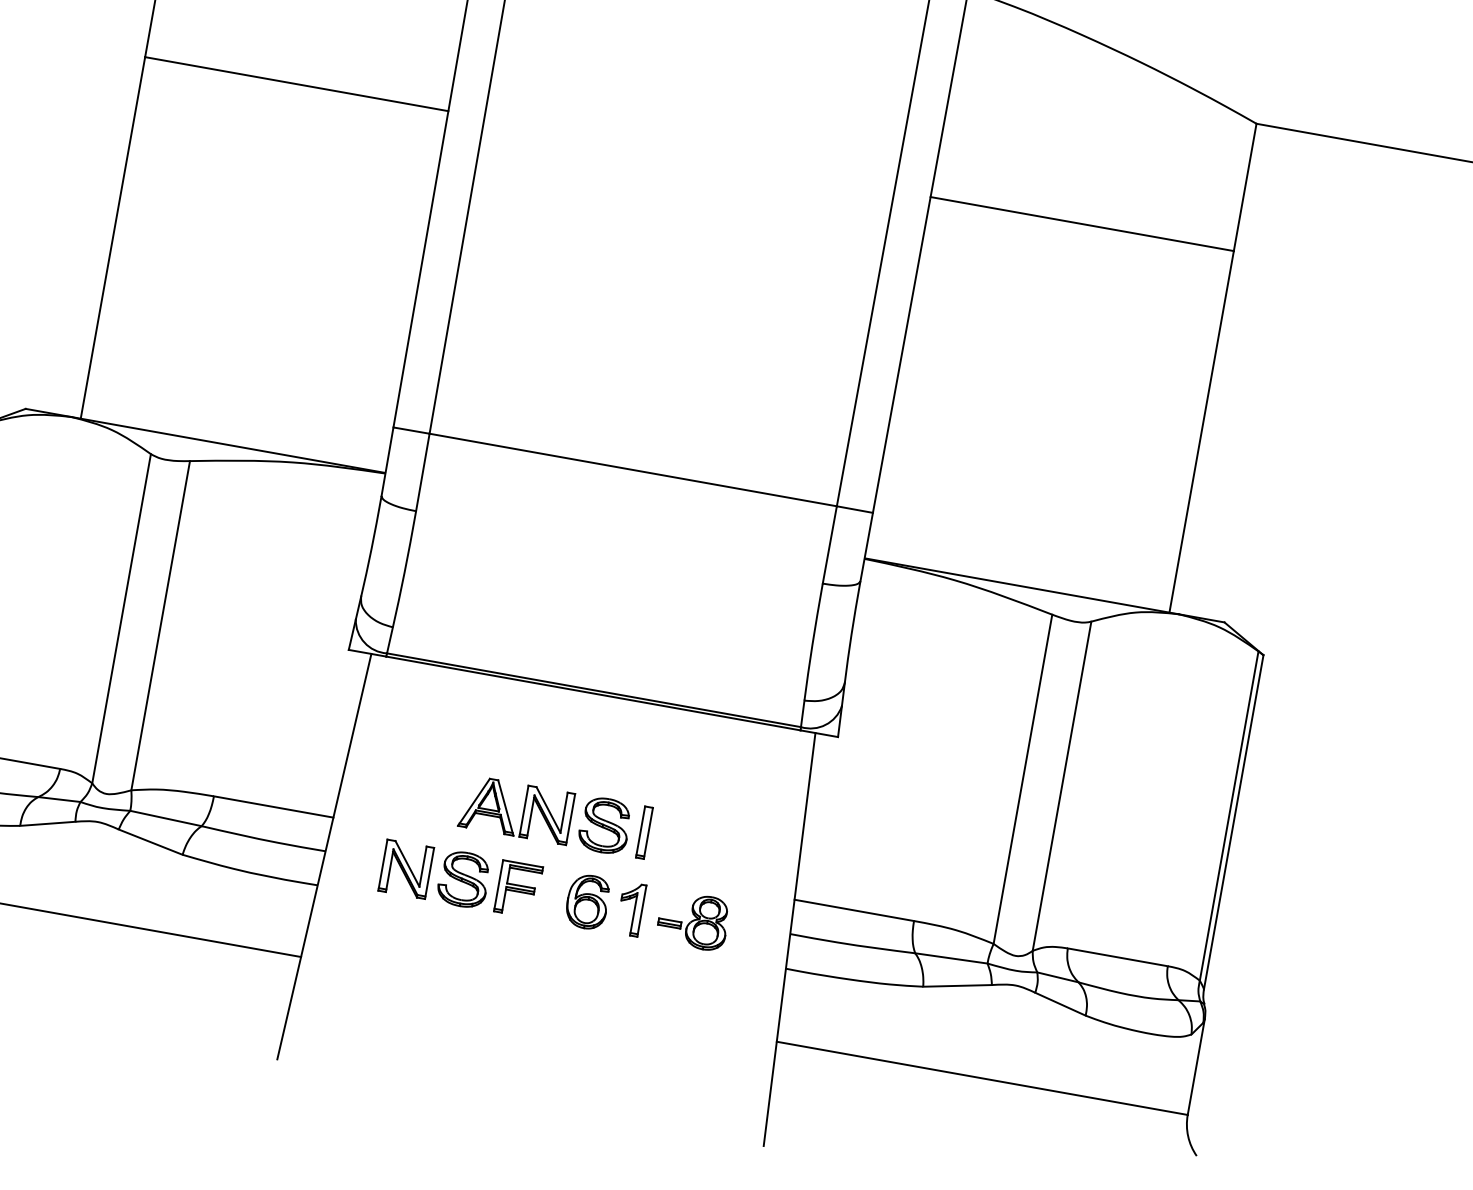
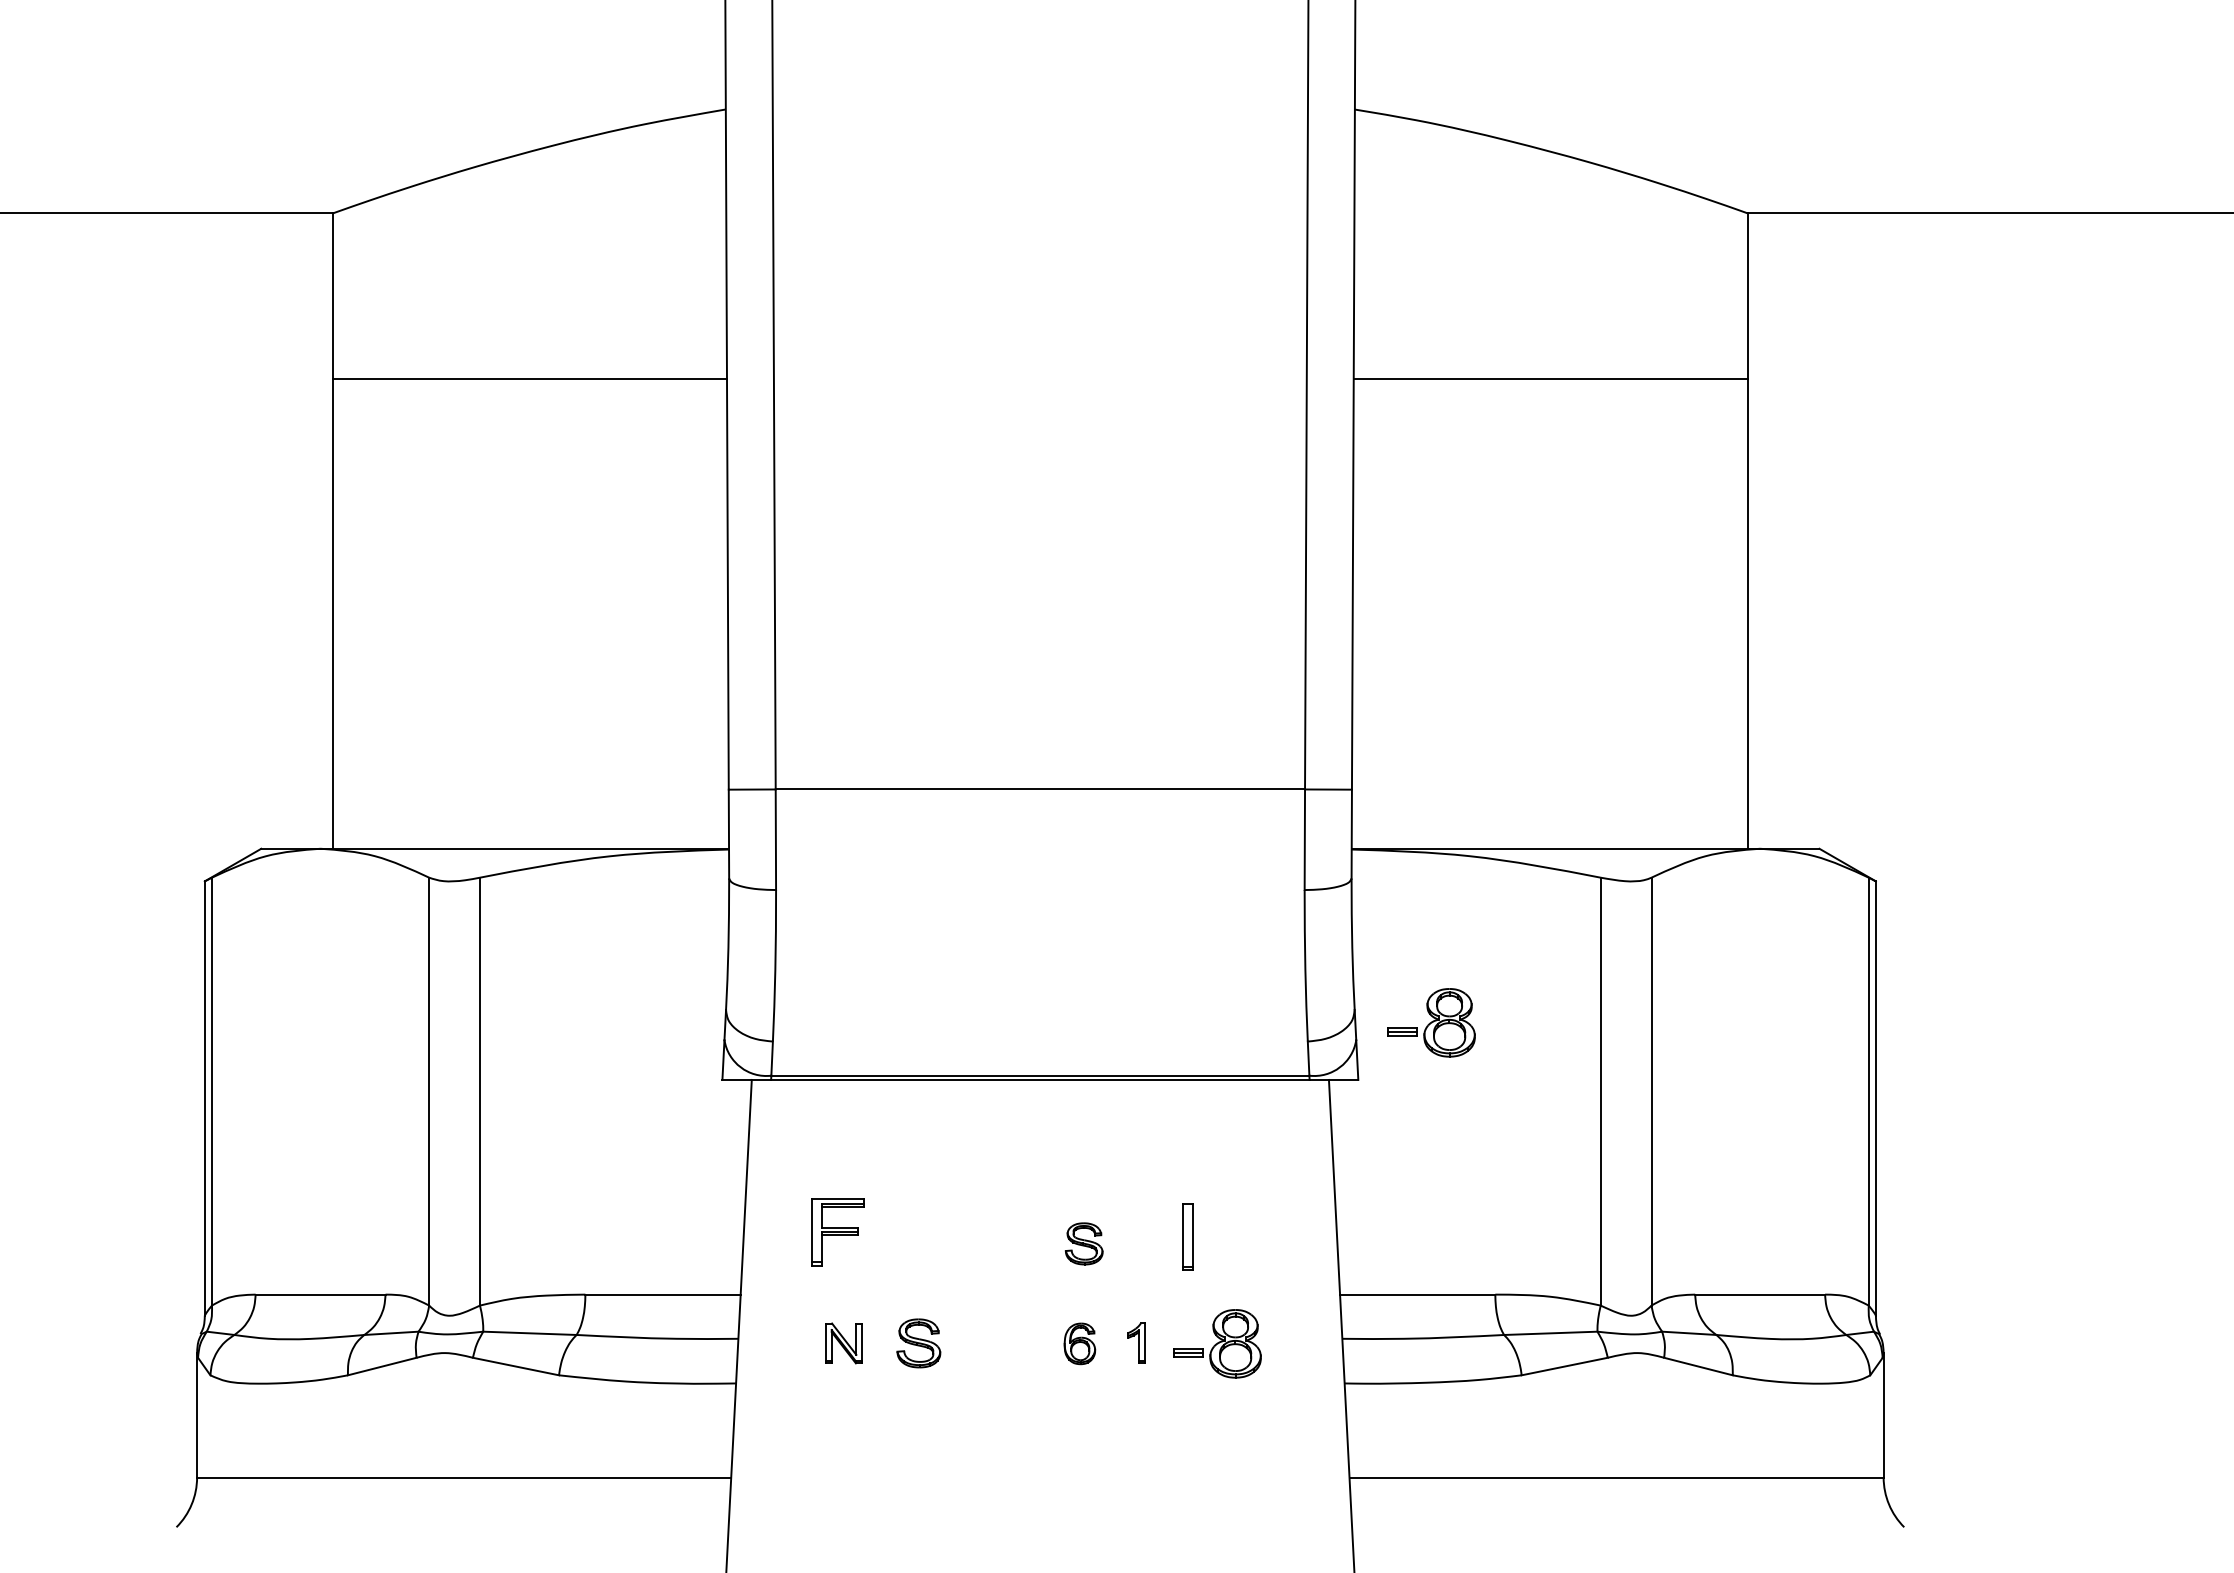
part: (902, 702) -> (1431, 1022), added
part: (523, 810) -> (978, 1243), removed
part: (604, 825) -> (1083, 1243), size x0.6
part: (644, 832) -> (1187, 1236), moved
part: (405, 869) -> (843, 1343), size x0.6
part: (463, 879) -> (918, 1343), size x0.7
part: (518, 889) -> (837, 1232), moved
part: (587, 901) -> (1079, 1343), size x0.6
part: (630, 909) -> (1135, 1343), size x0.6

